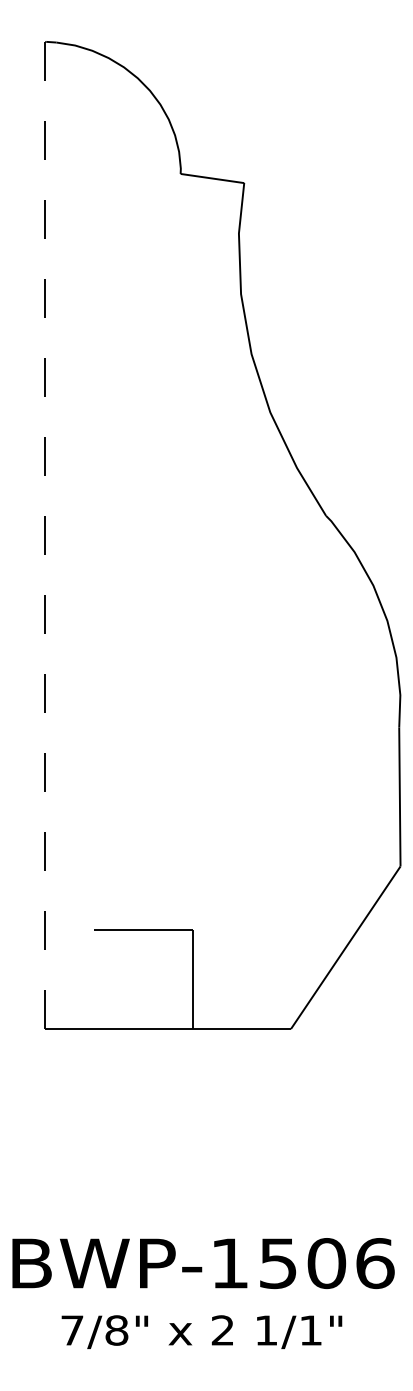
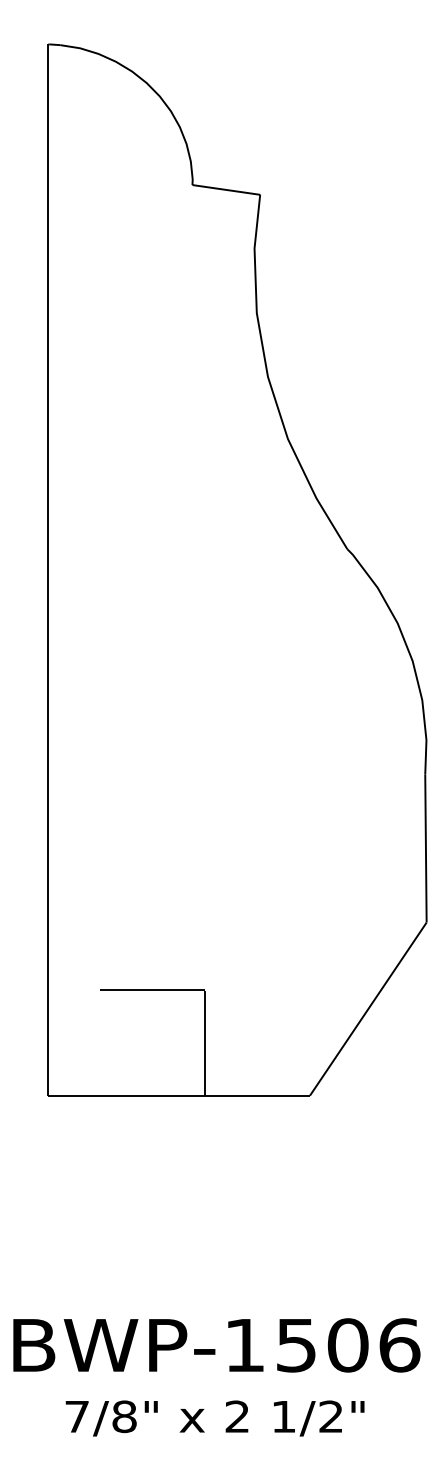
line: (45, 535) -> (48, 570), dashed -> solid
text: (310, 1330) -> (330, 1416), 1/1" -> 1/2"

